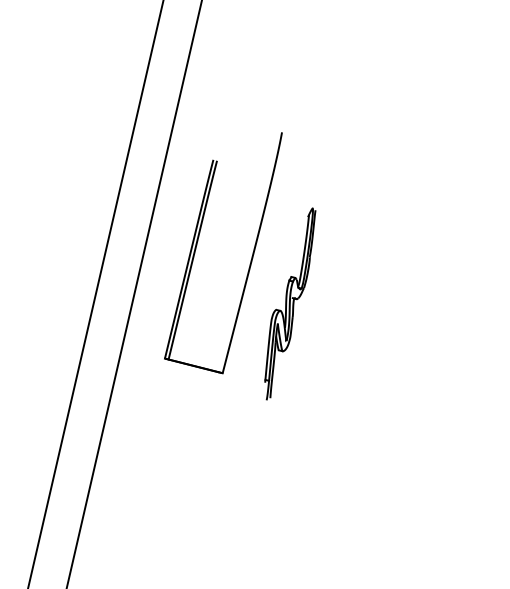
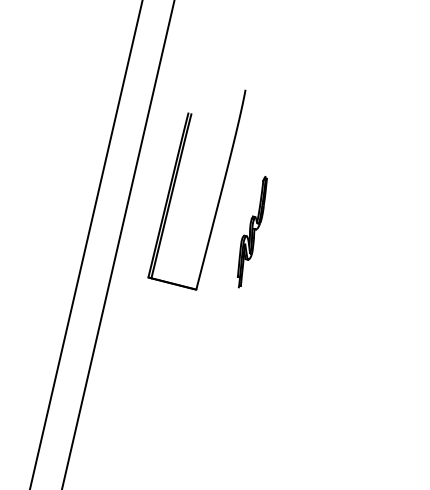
part: (290, 304) -> (252, 232), size x0.7

